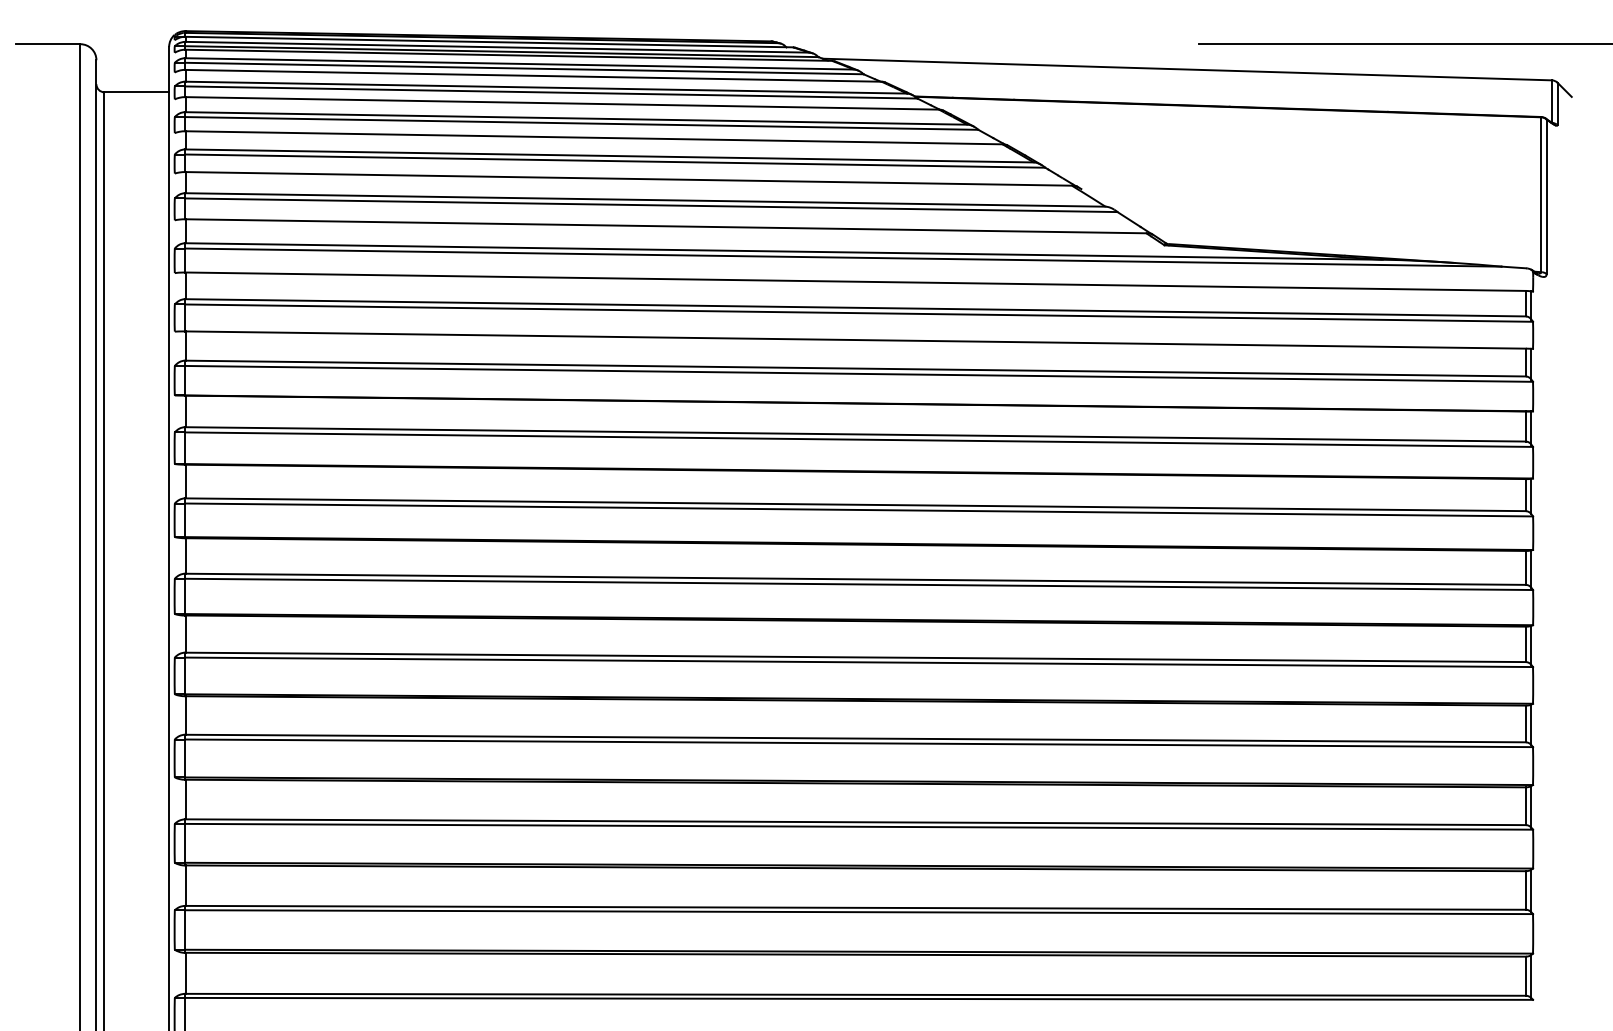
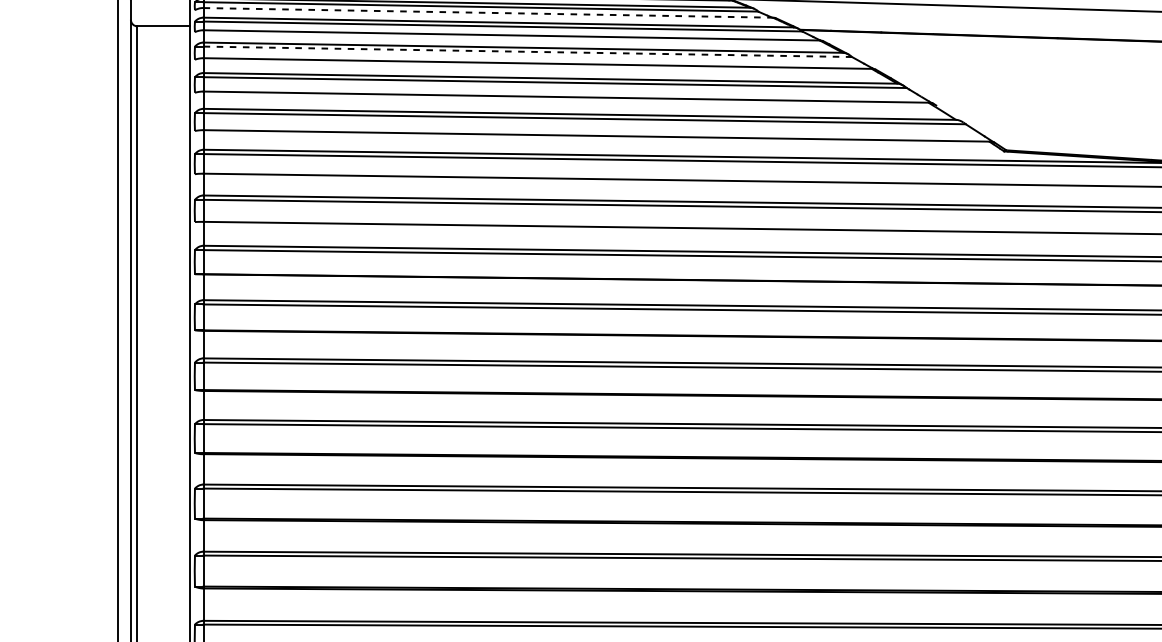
line: (533, 75) -> (488, 12), solid -> dashed
line: (581, 123) -> (527, 51), solid -> dashed

